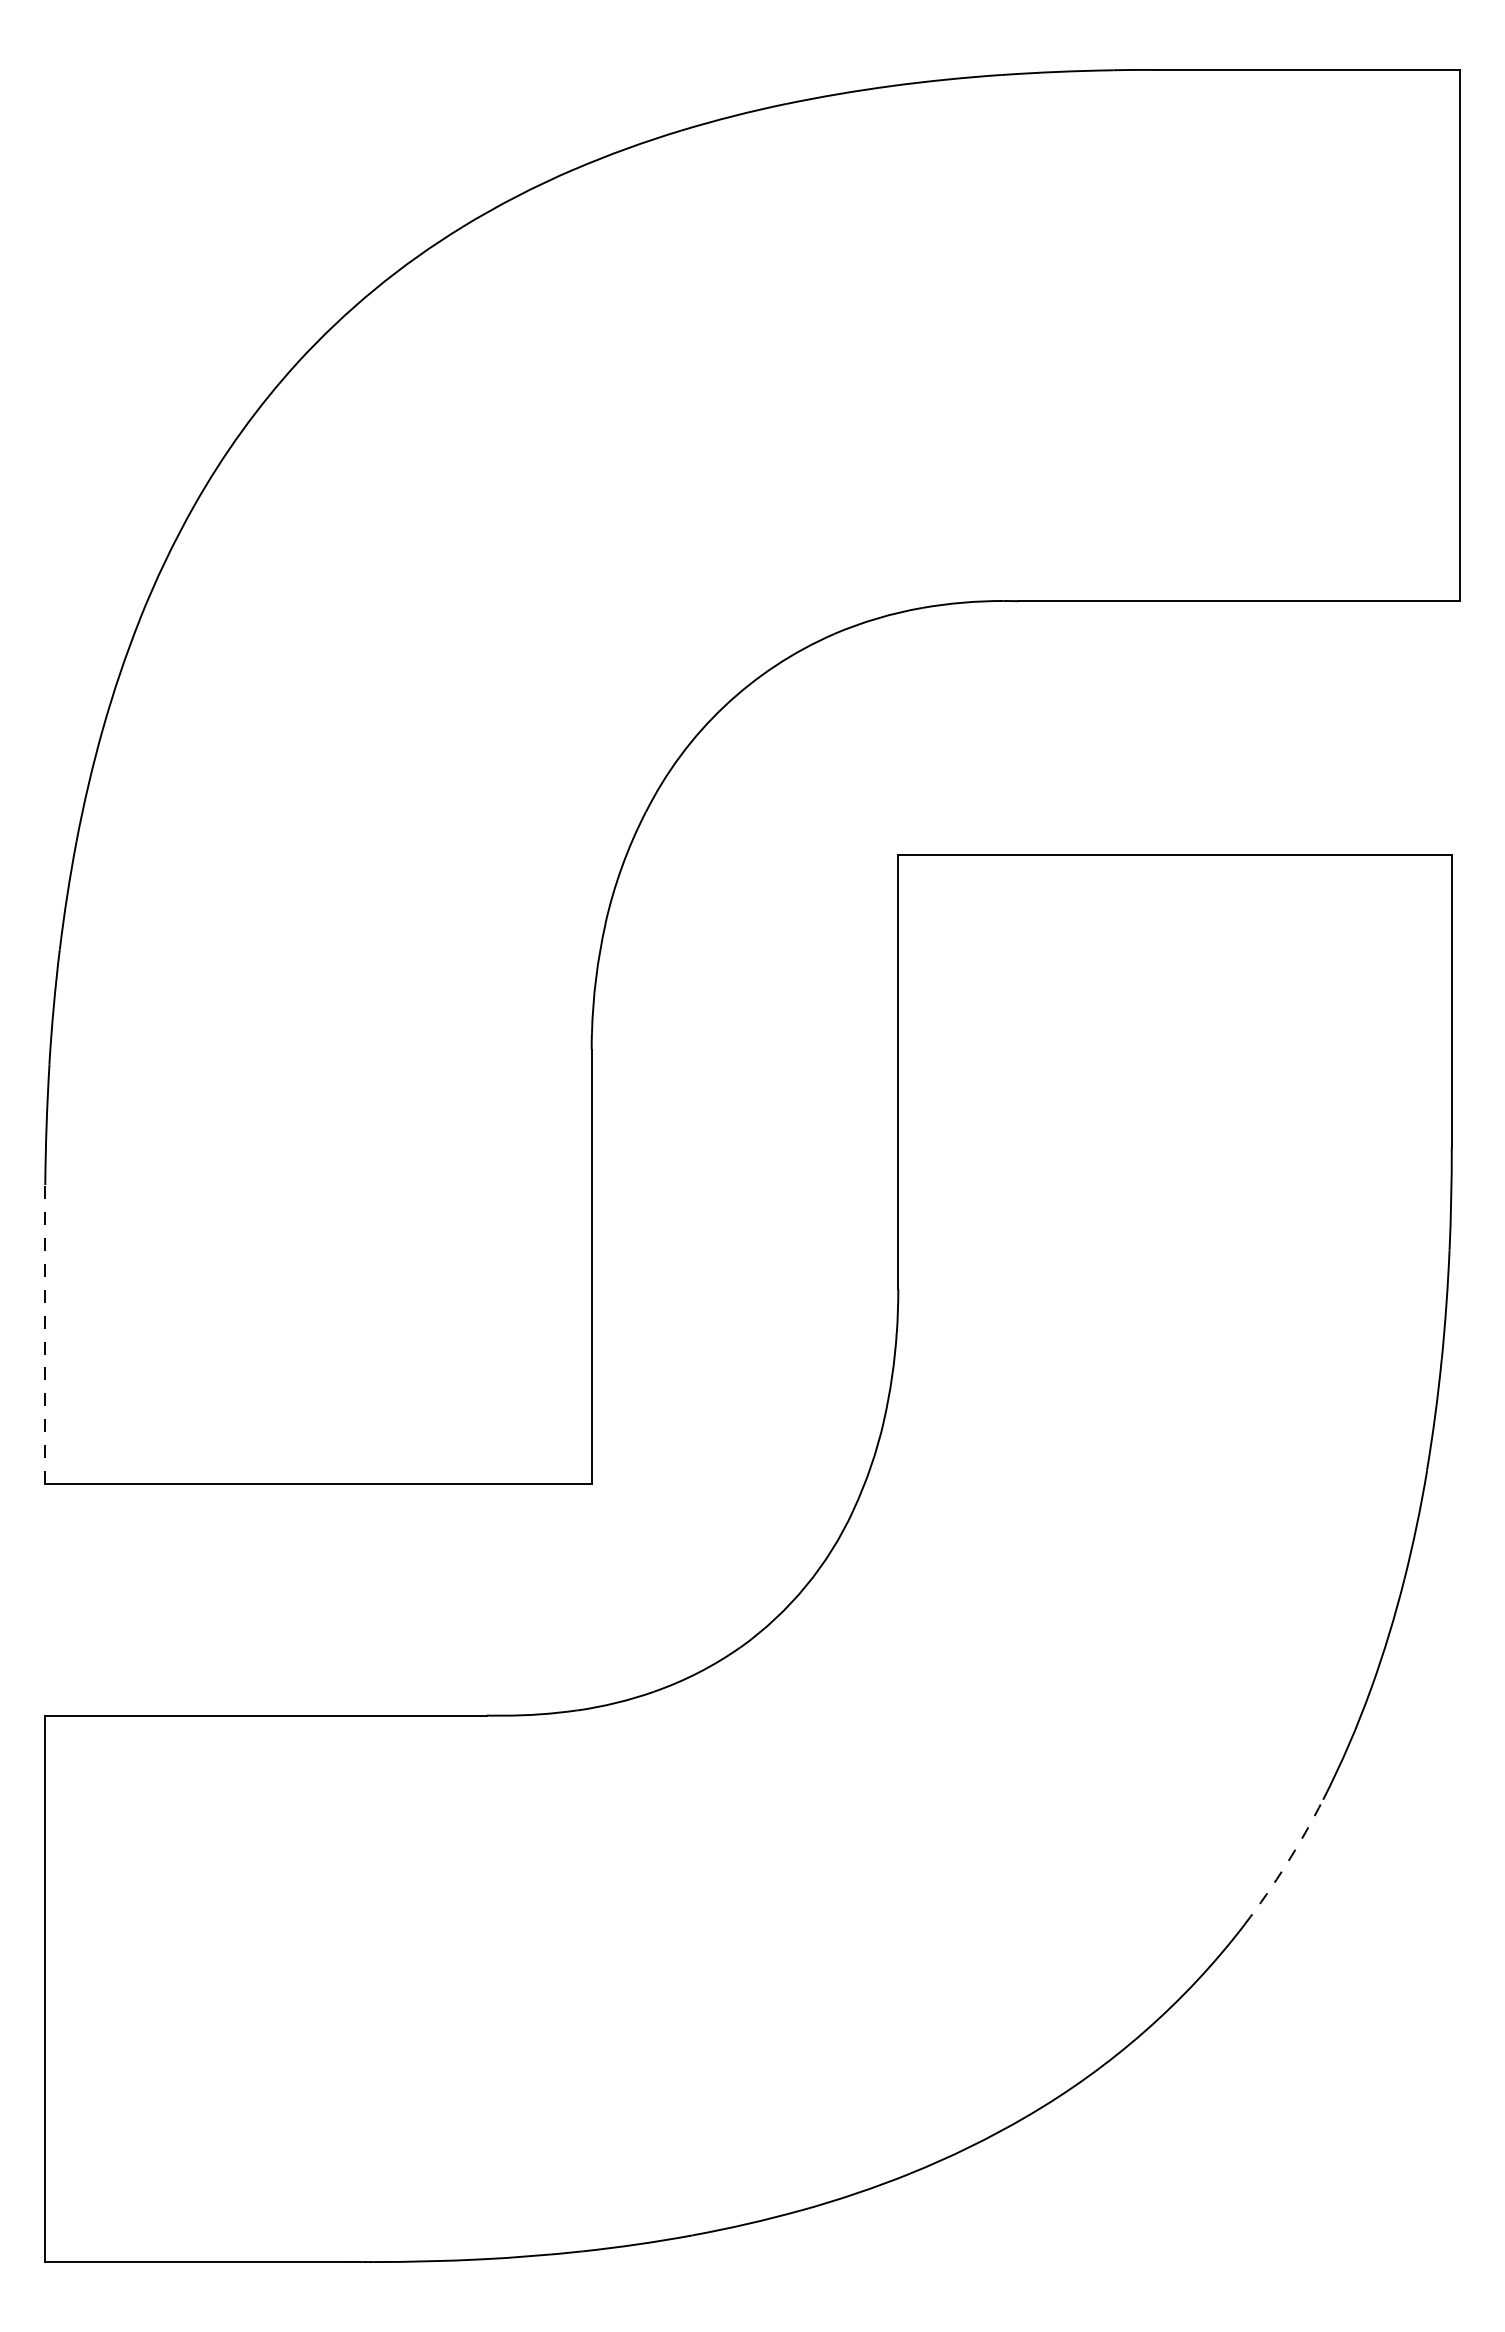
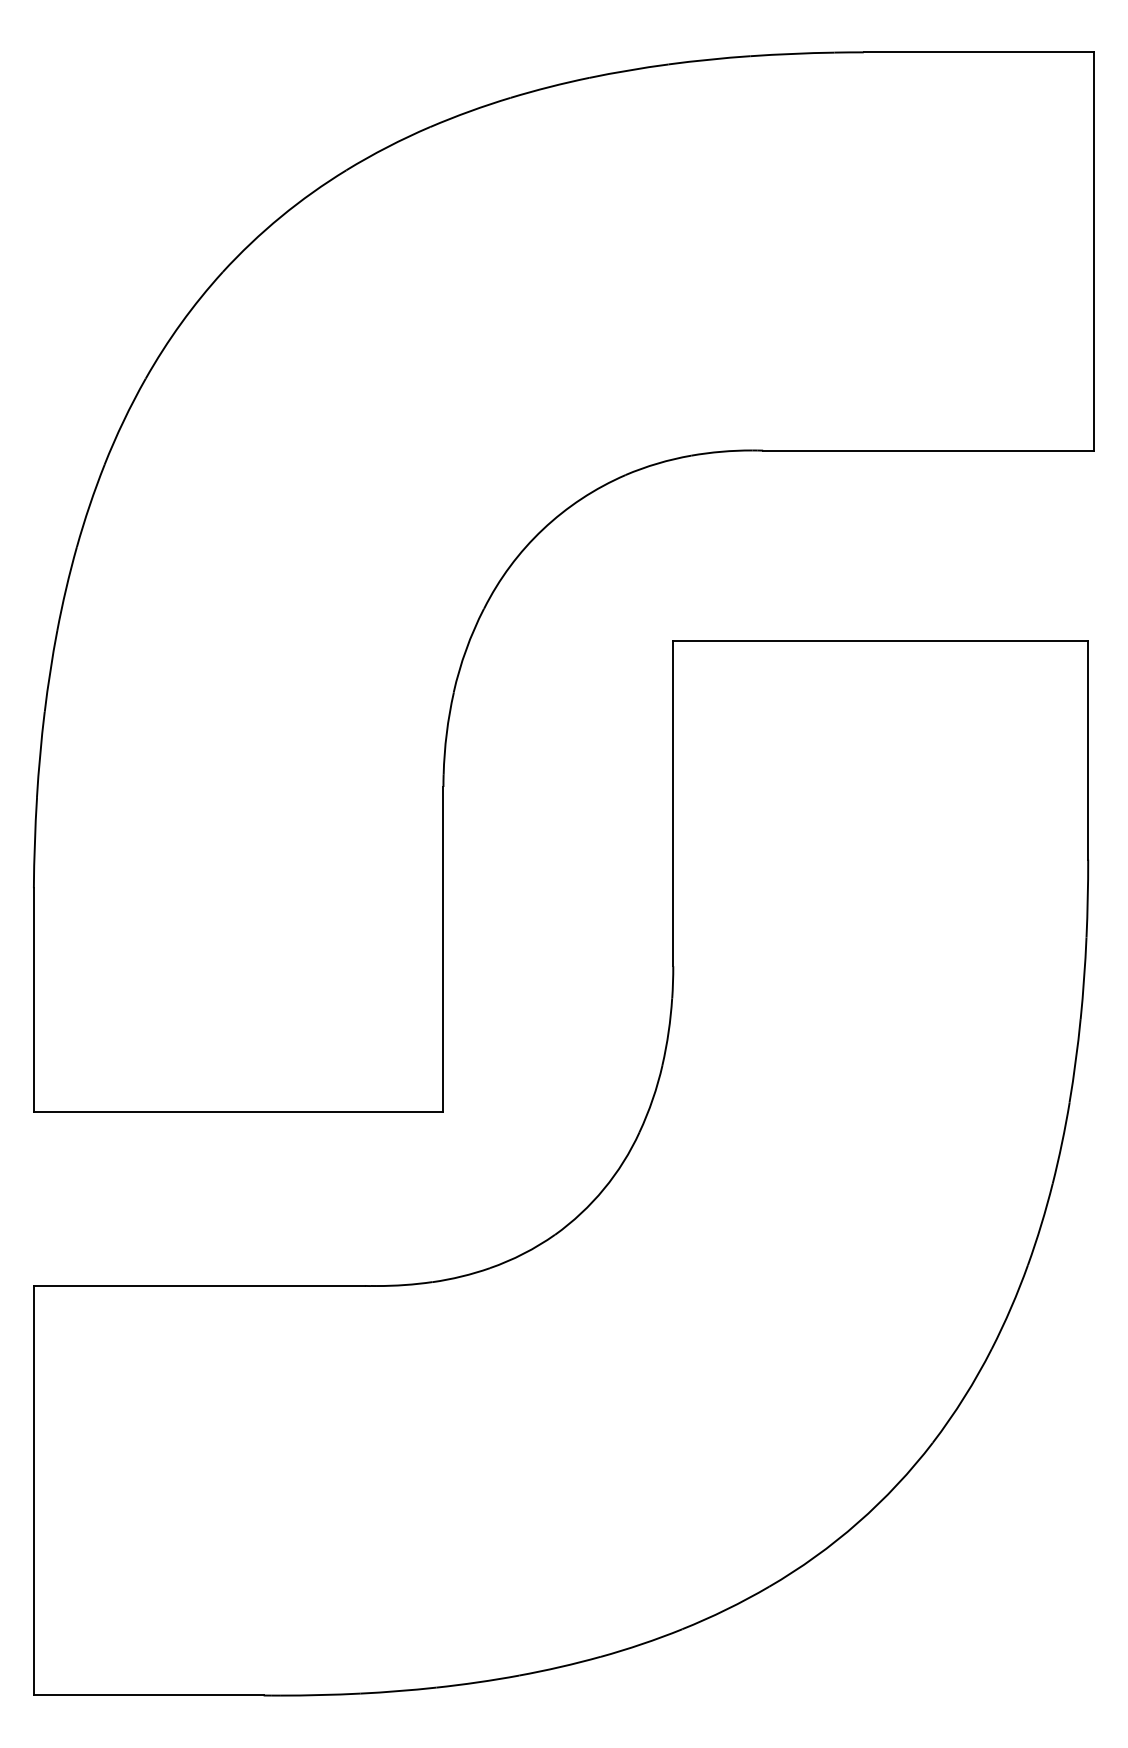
line: (45, 1334) -> (34, 1000), dashed -> solid
arc: (1286, 1863) -> (964, 1396), dashed -> solid

